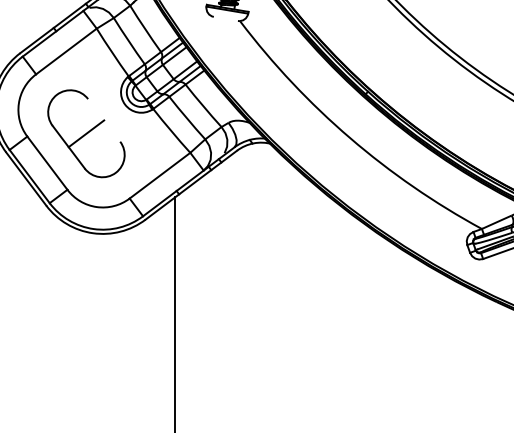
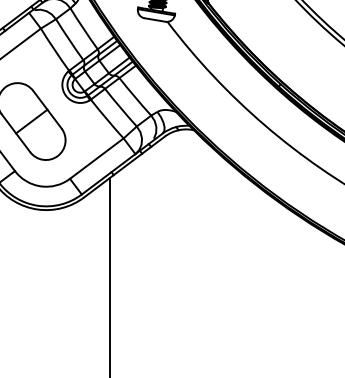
line: (225, 18) -> (154, 19), added
line: (104, 120) -> (47, 109), added

